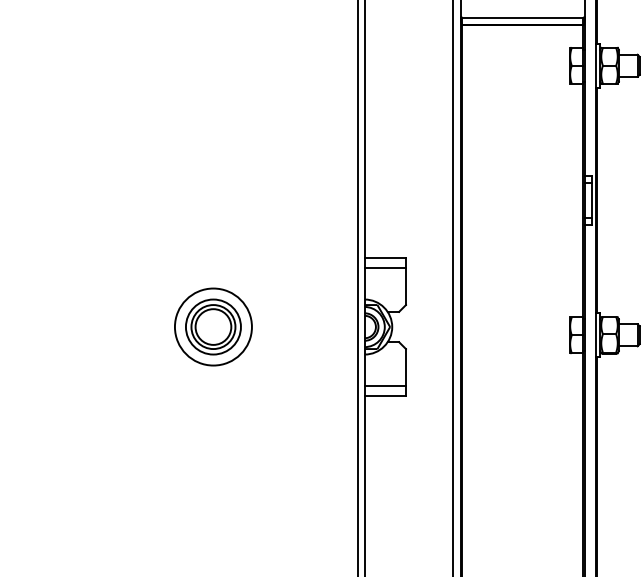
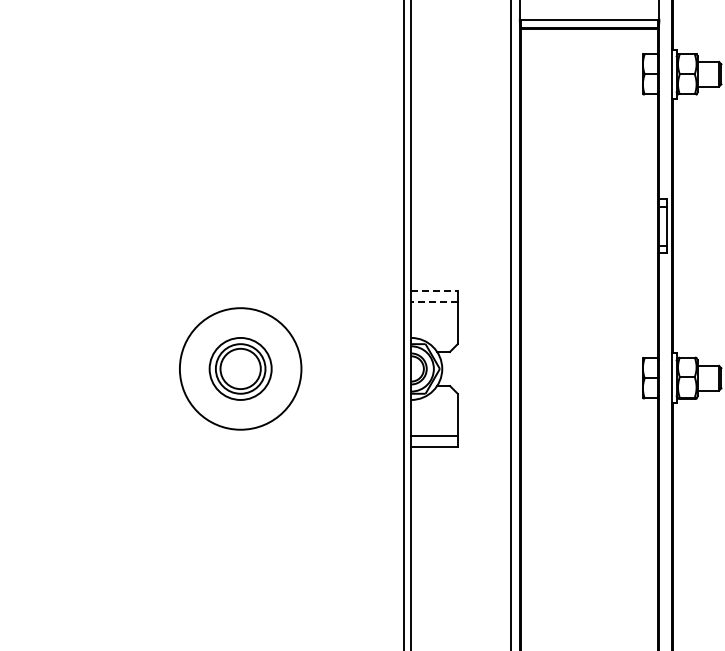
line: (386, 258) -> (435, 291), solid -> dashed
line: (385, 268) -> (434, 302), solid -> dashed
circle: (213, 326) -> (240, 368), size x1.4

